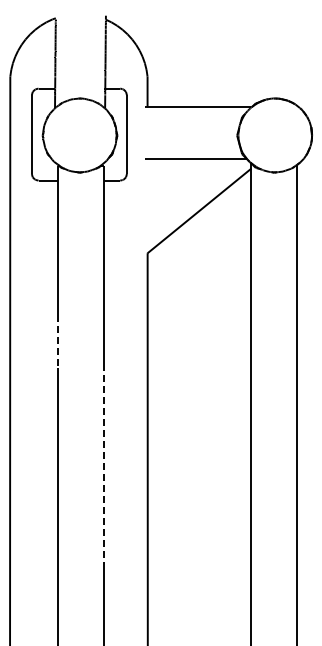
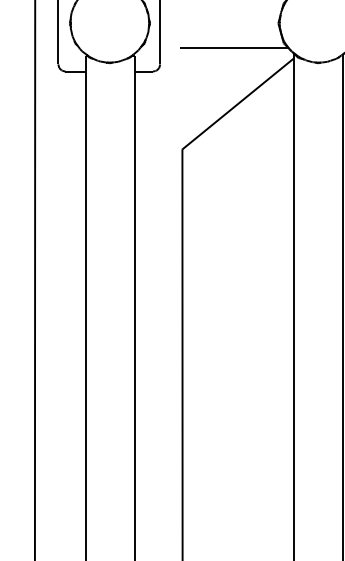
line: (57, 342) -> (85, 245), dashed -> solid
line: (103, 468) -> (135, 380), dashed -> solid

